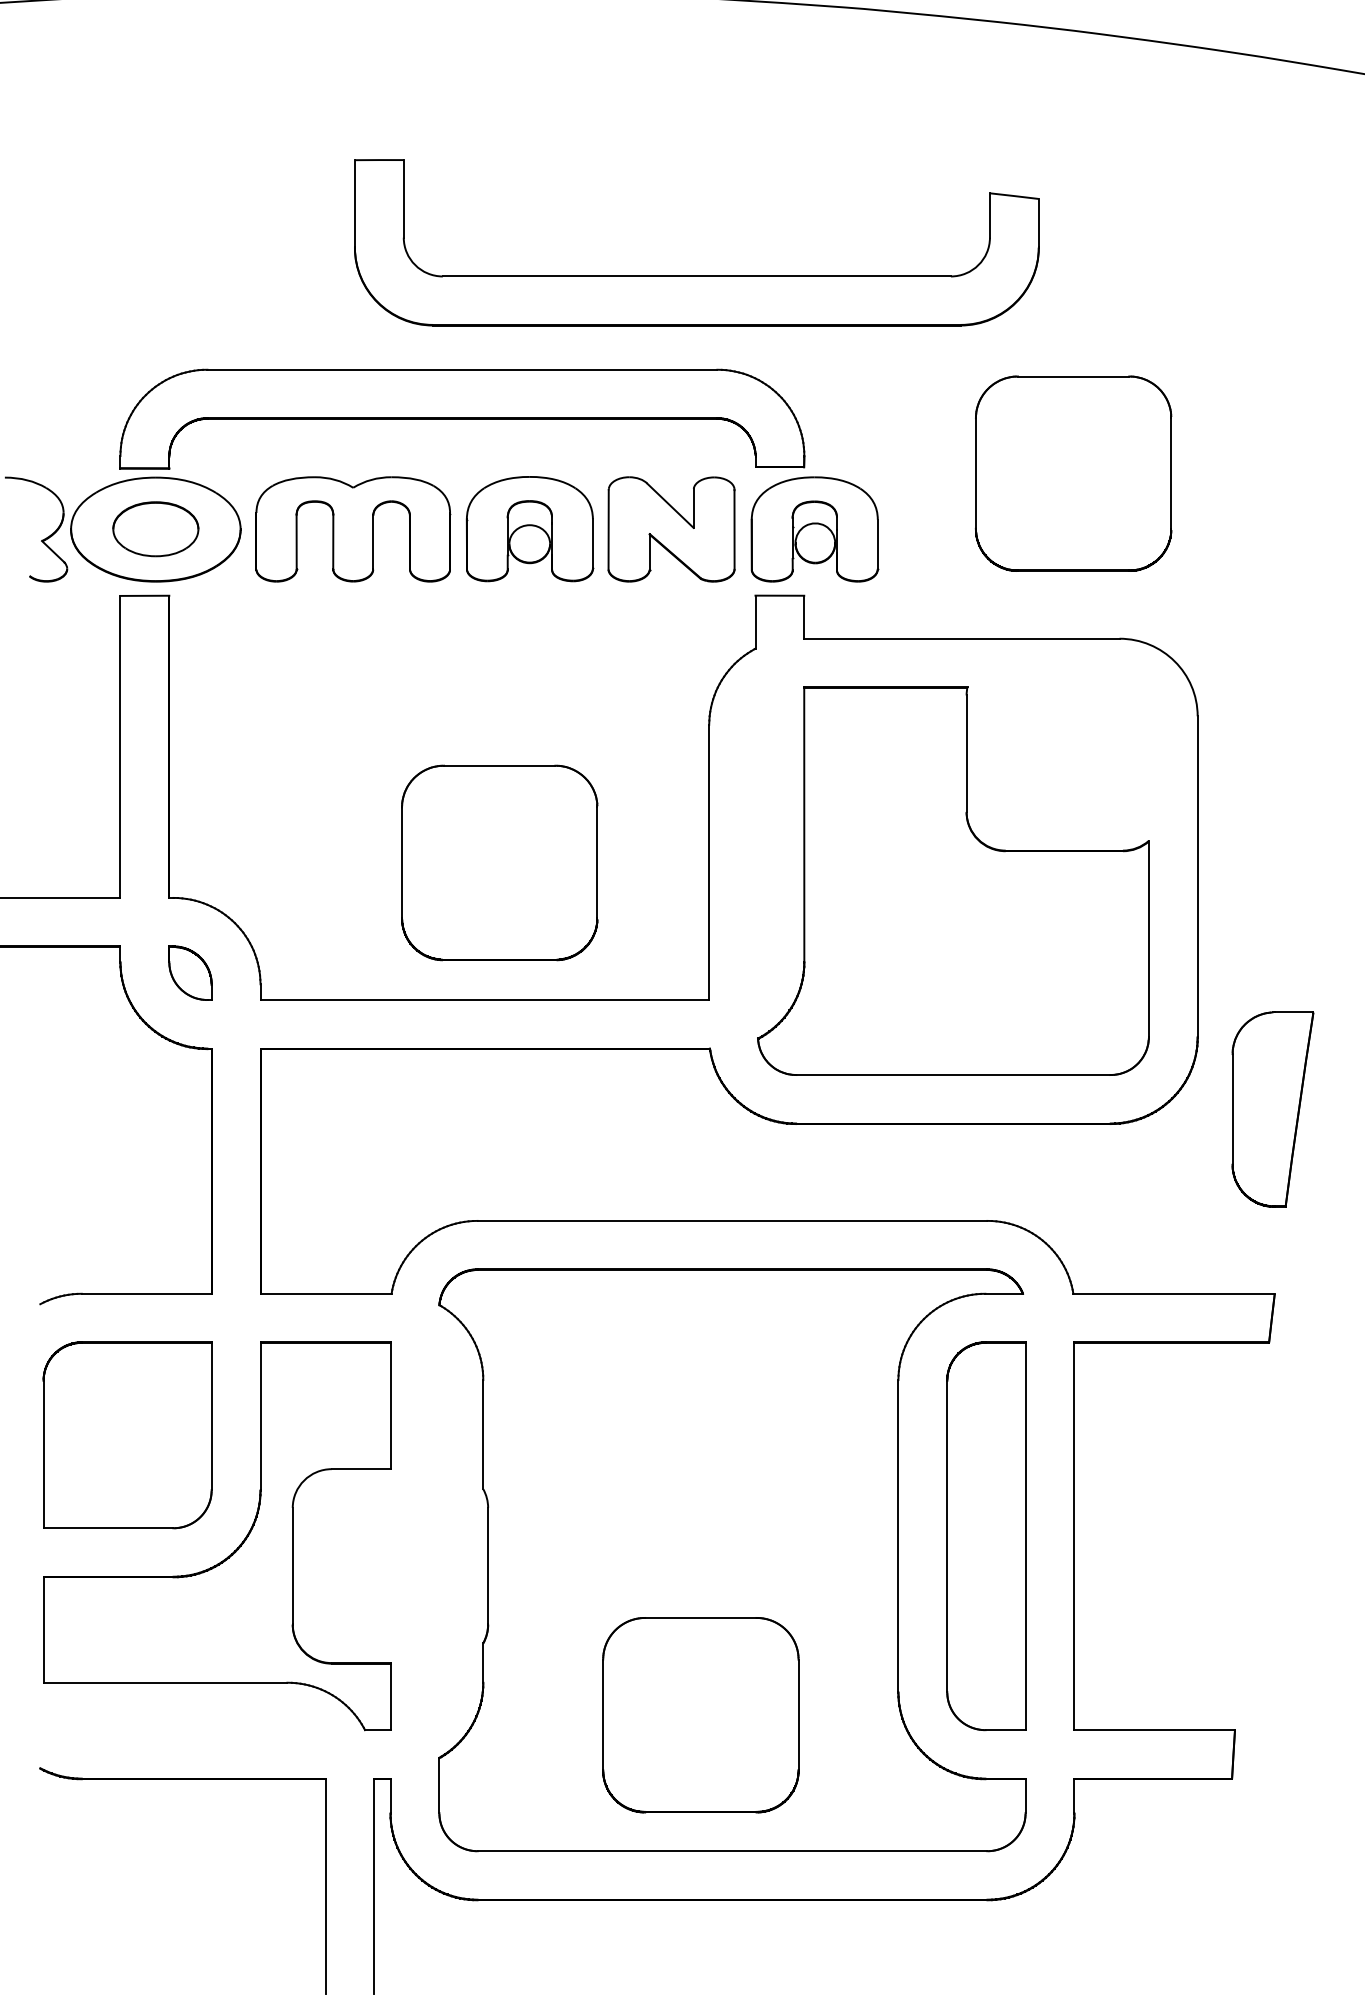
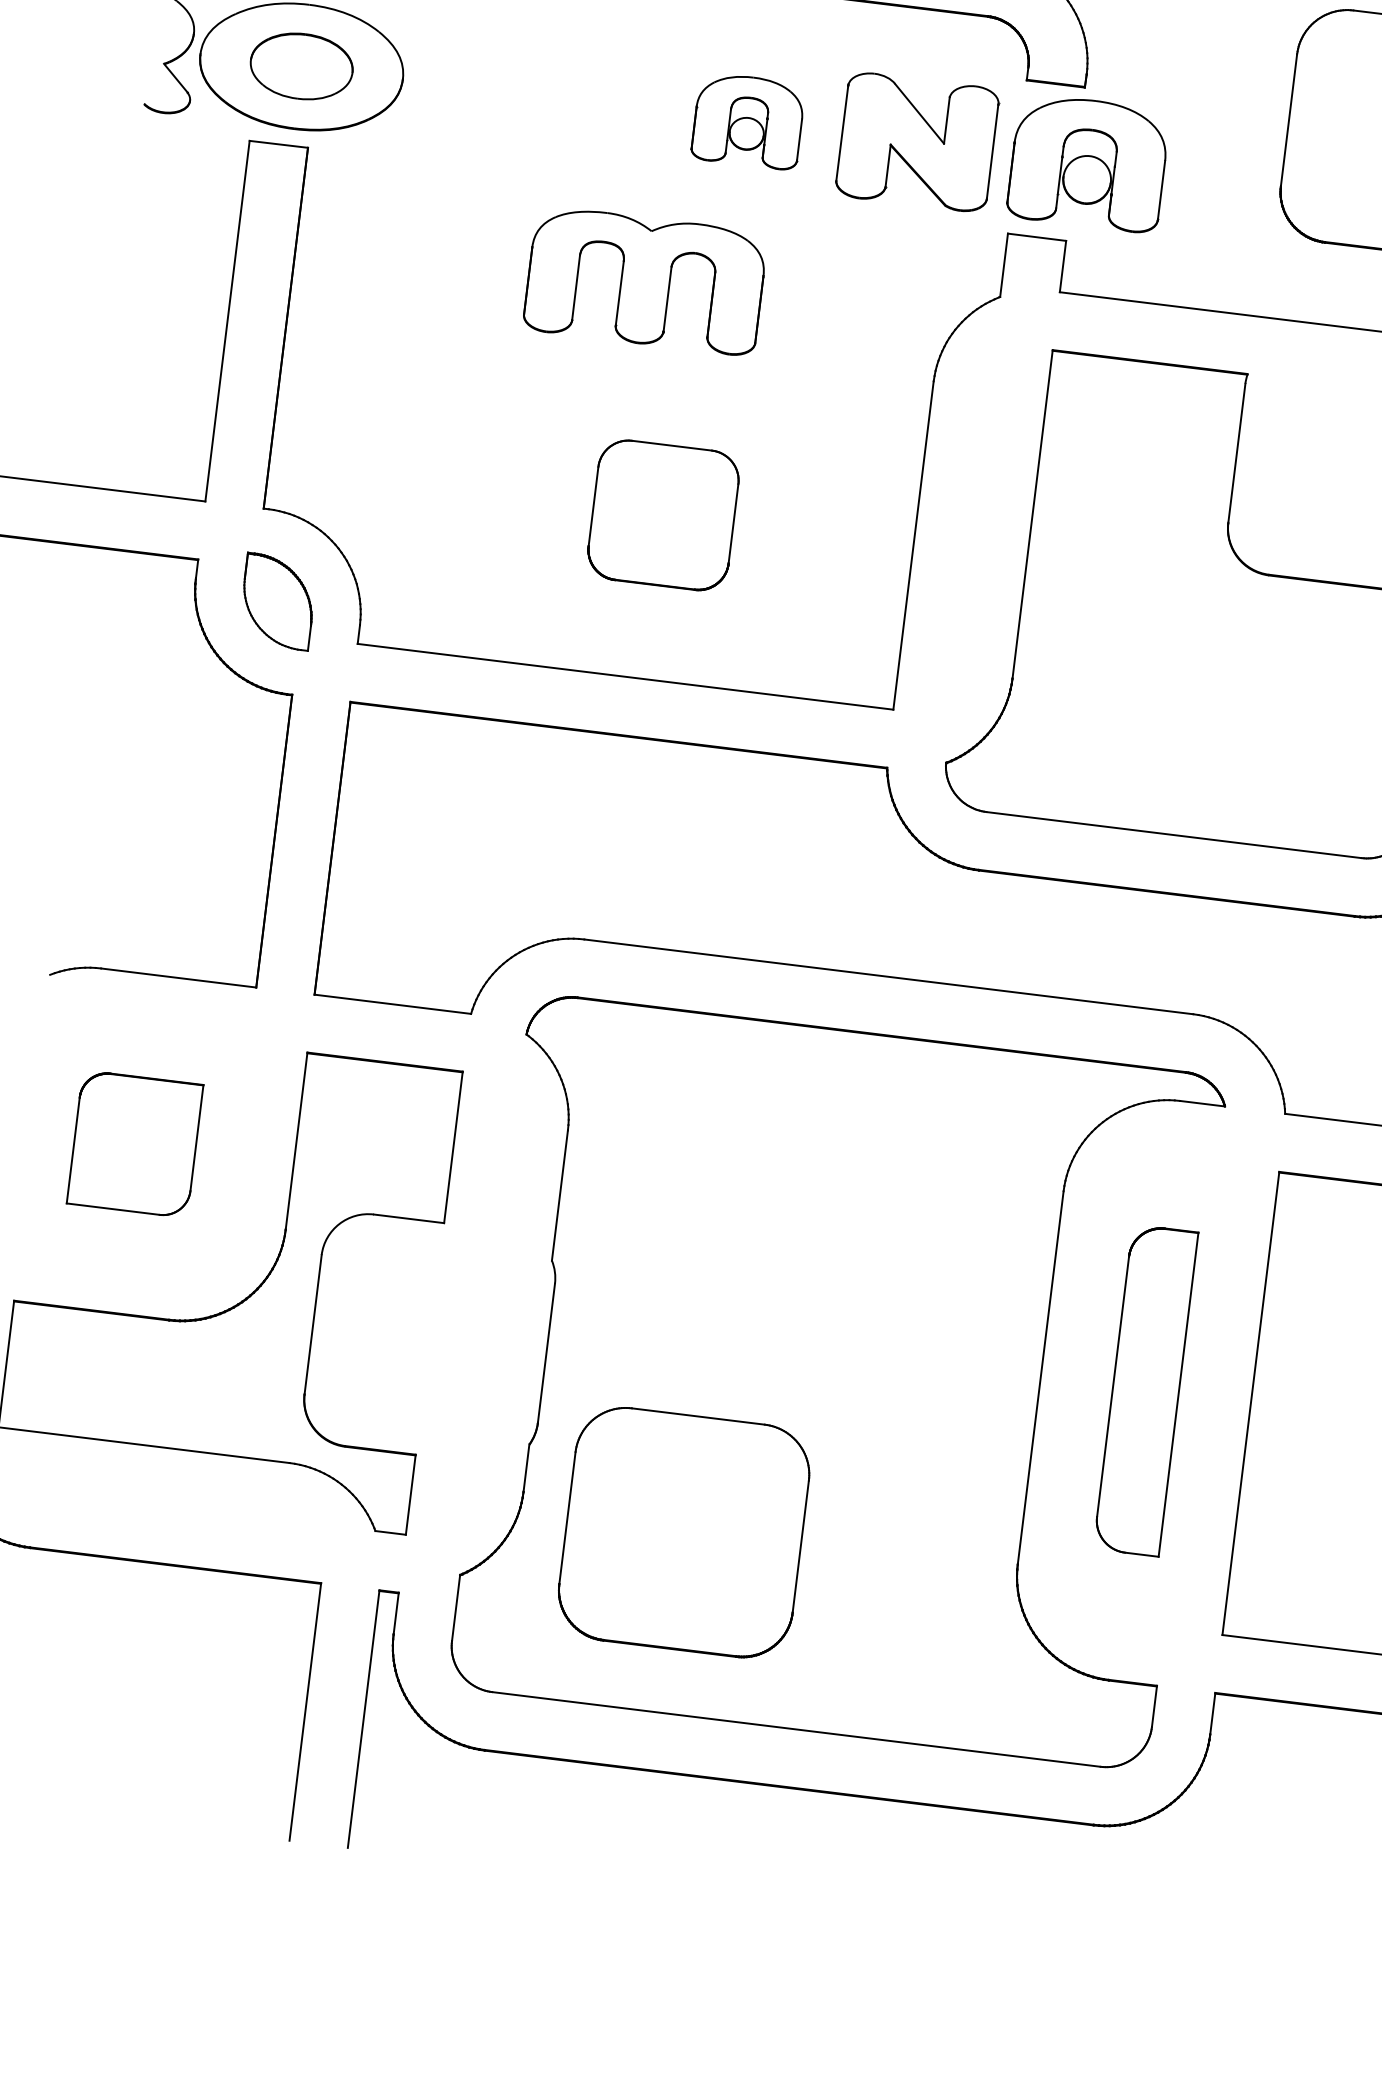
part: (353, 529) -> (645, 281), moved
part: (529, 529) -> (747, 121), size x0.7
part: (499, 862) -> (663, 514), size x0.6
part: (190, 972) -> (278, 600), size x1.4
part: (127, 1435) -> (134, 1144), size x0.6
part: (986, 1536) -> (1145, 1390), size x0.7
part: (700, 1715) -> (683, 1532), moved

